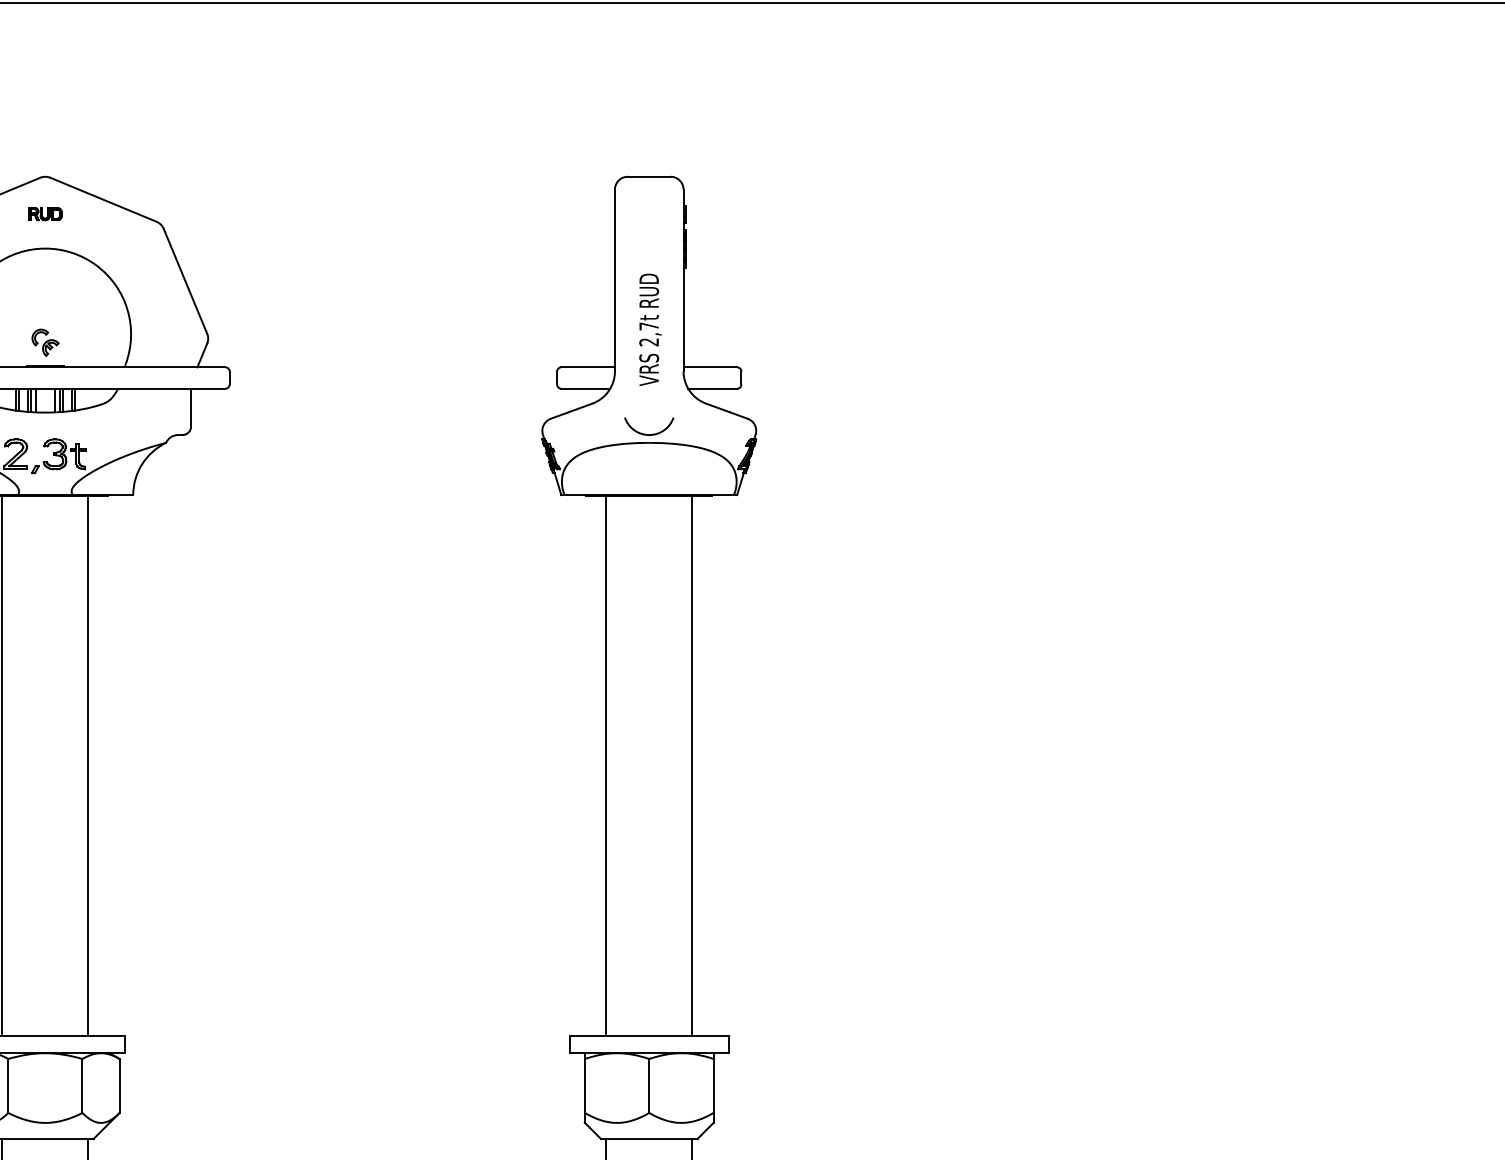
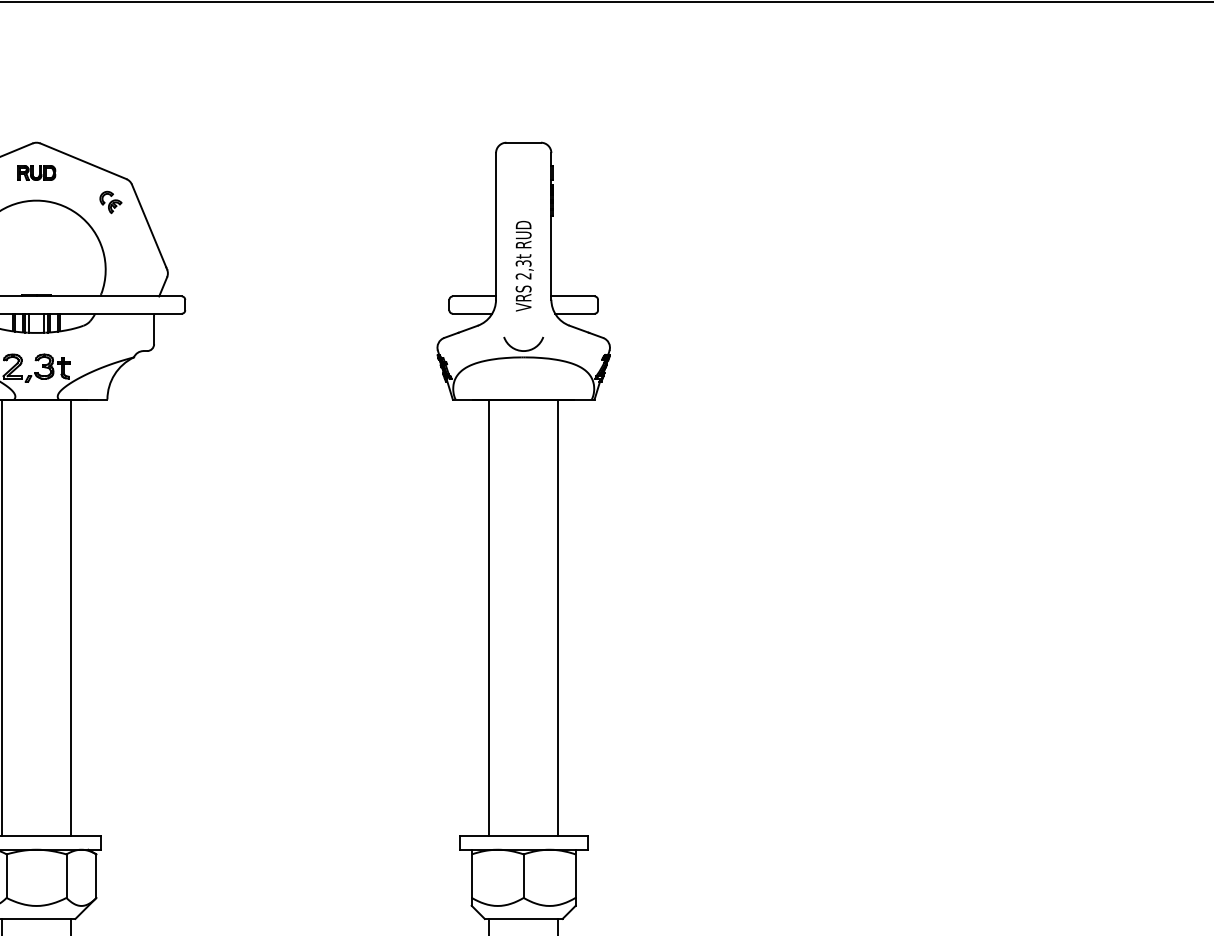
part: (45, 213) -> (36, 172), size x1.43
text: (649, 326) -> (523, 263), 2,7t -> 2,3t
part: (45, 342) -> (110, 202), moved

